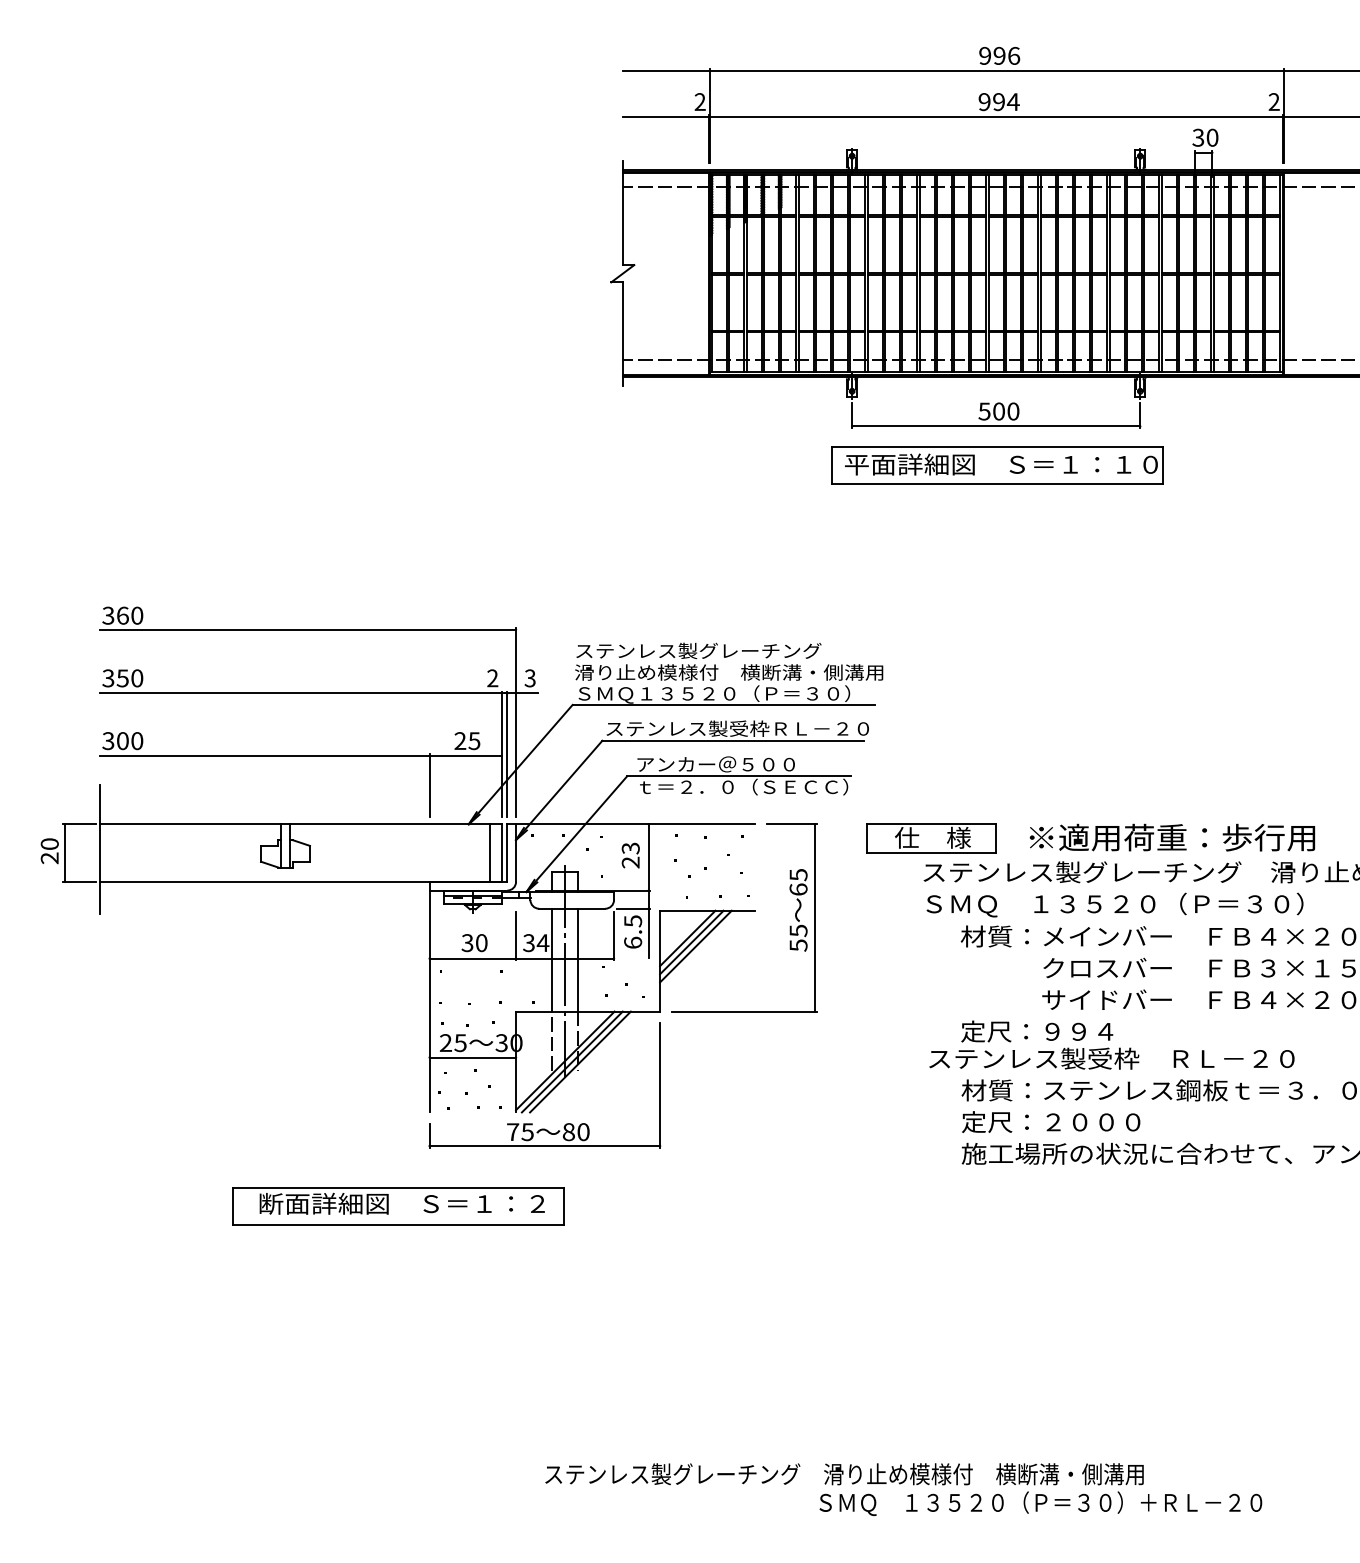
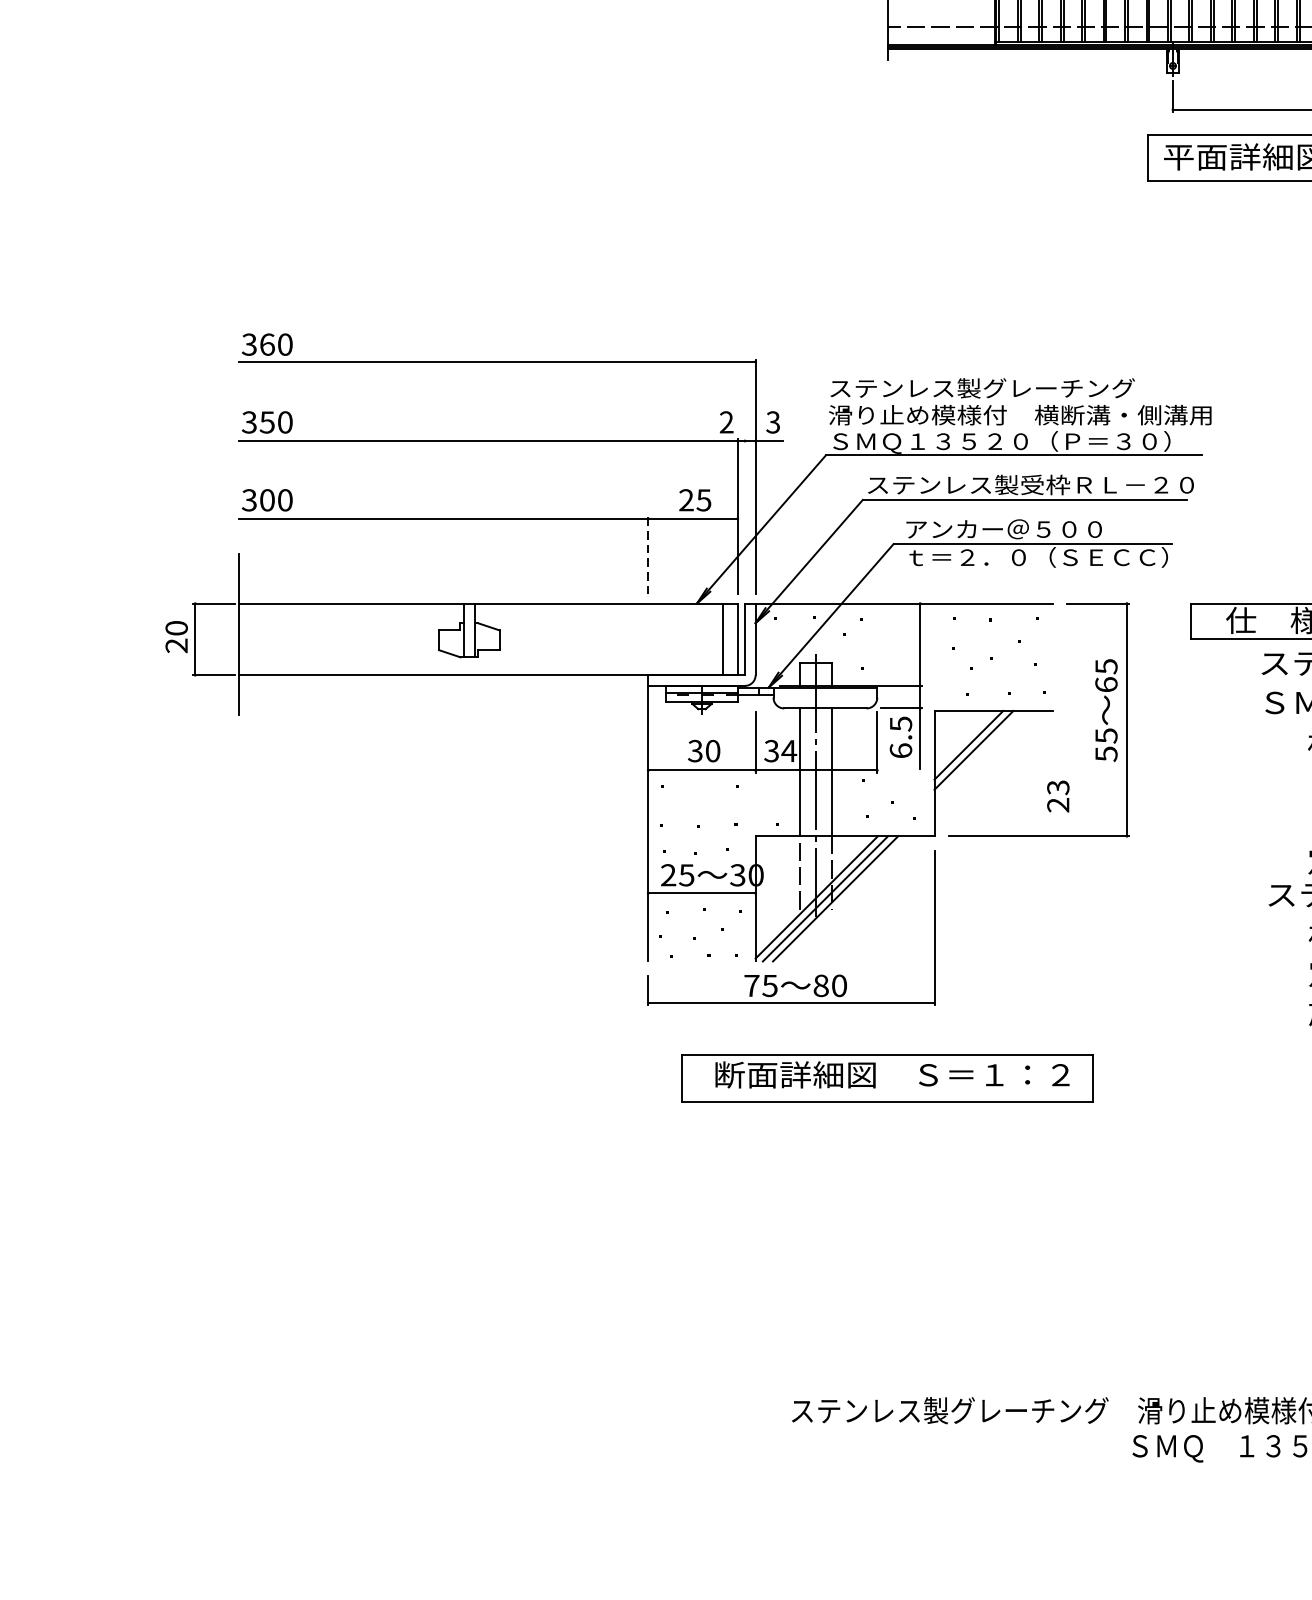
line: (507, 753) -> (745, 515), removed
line: (429, 785) -> (648, 555), solid -> dashed
text: (630, 855) -> (1057, 796), moved
line: (695, 946) -> (978, 755), removed
part: (398, 1206) -> (887, 1078), moved

